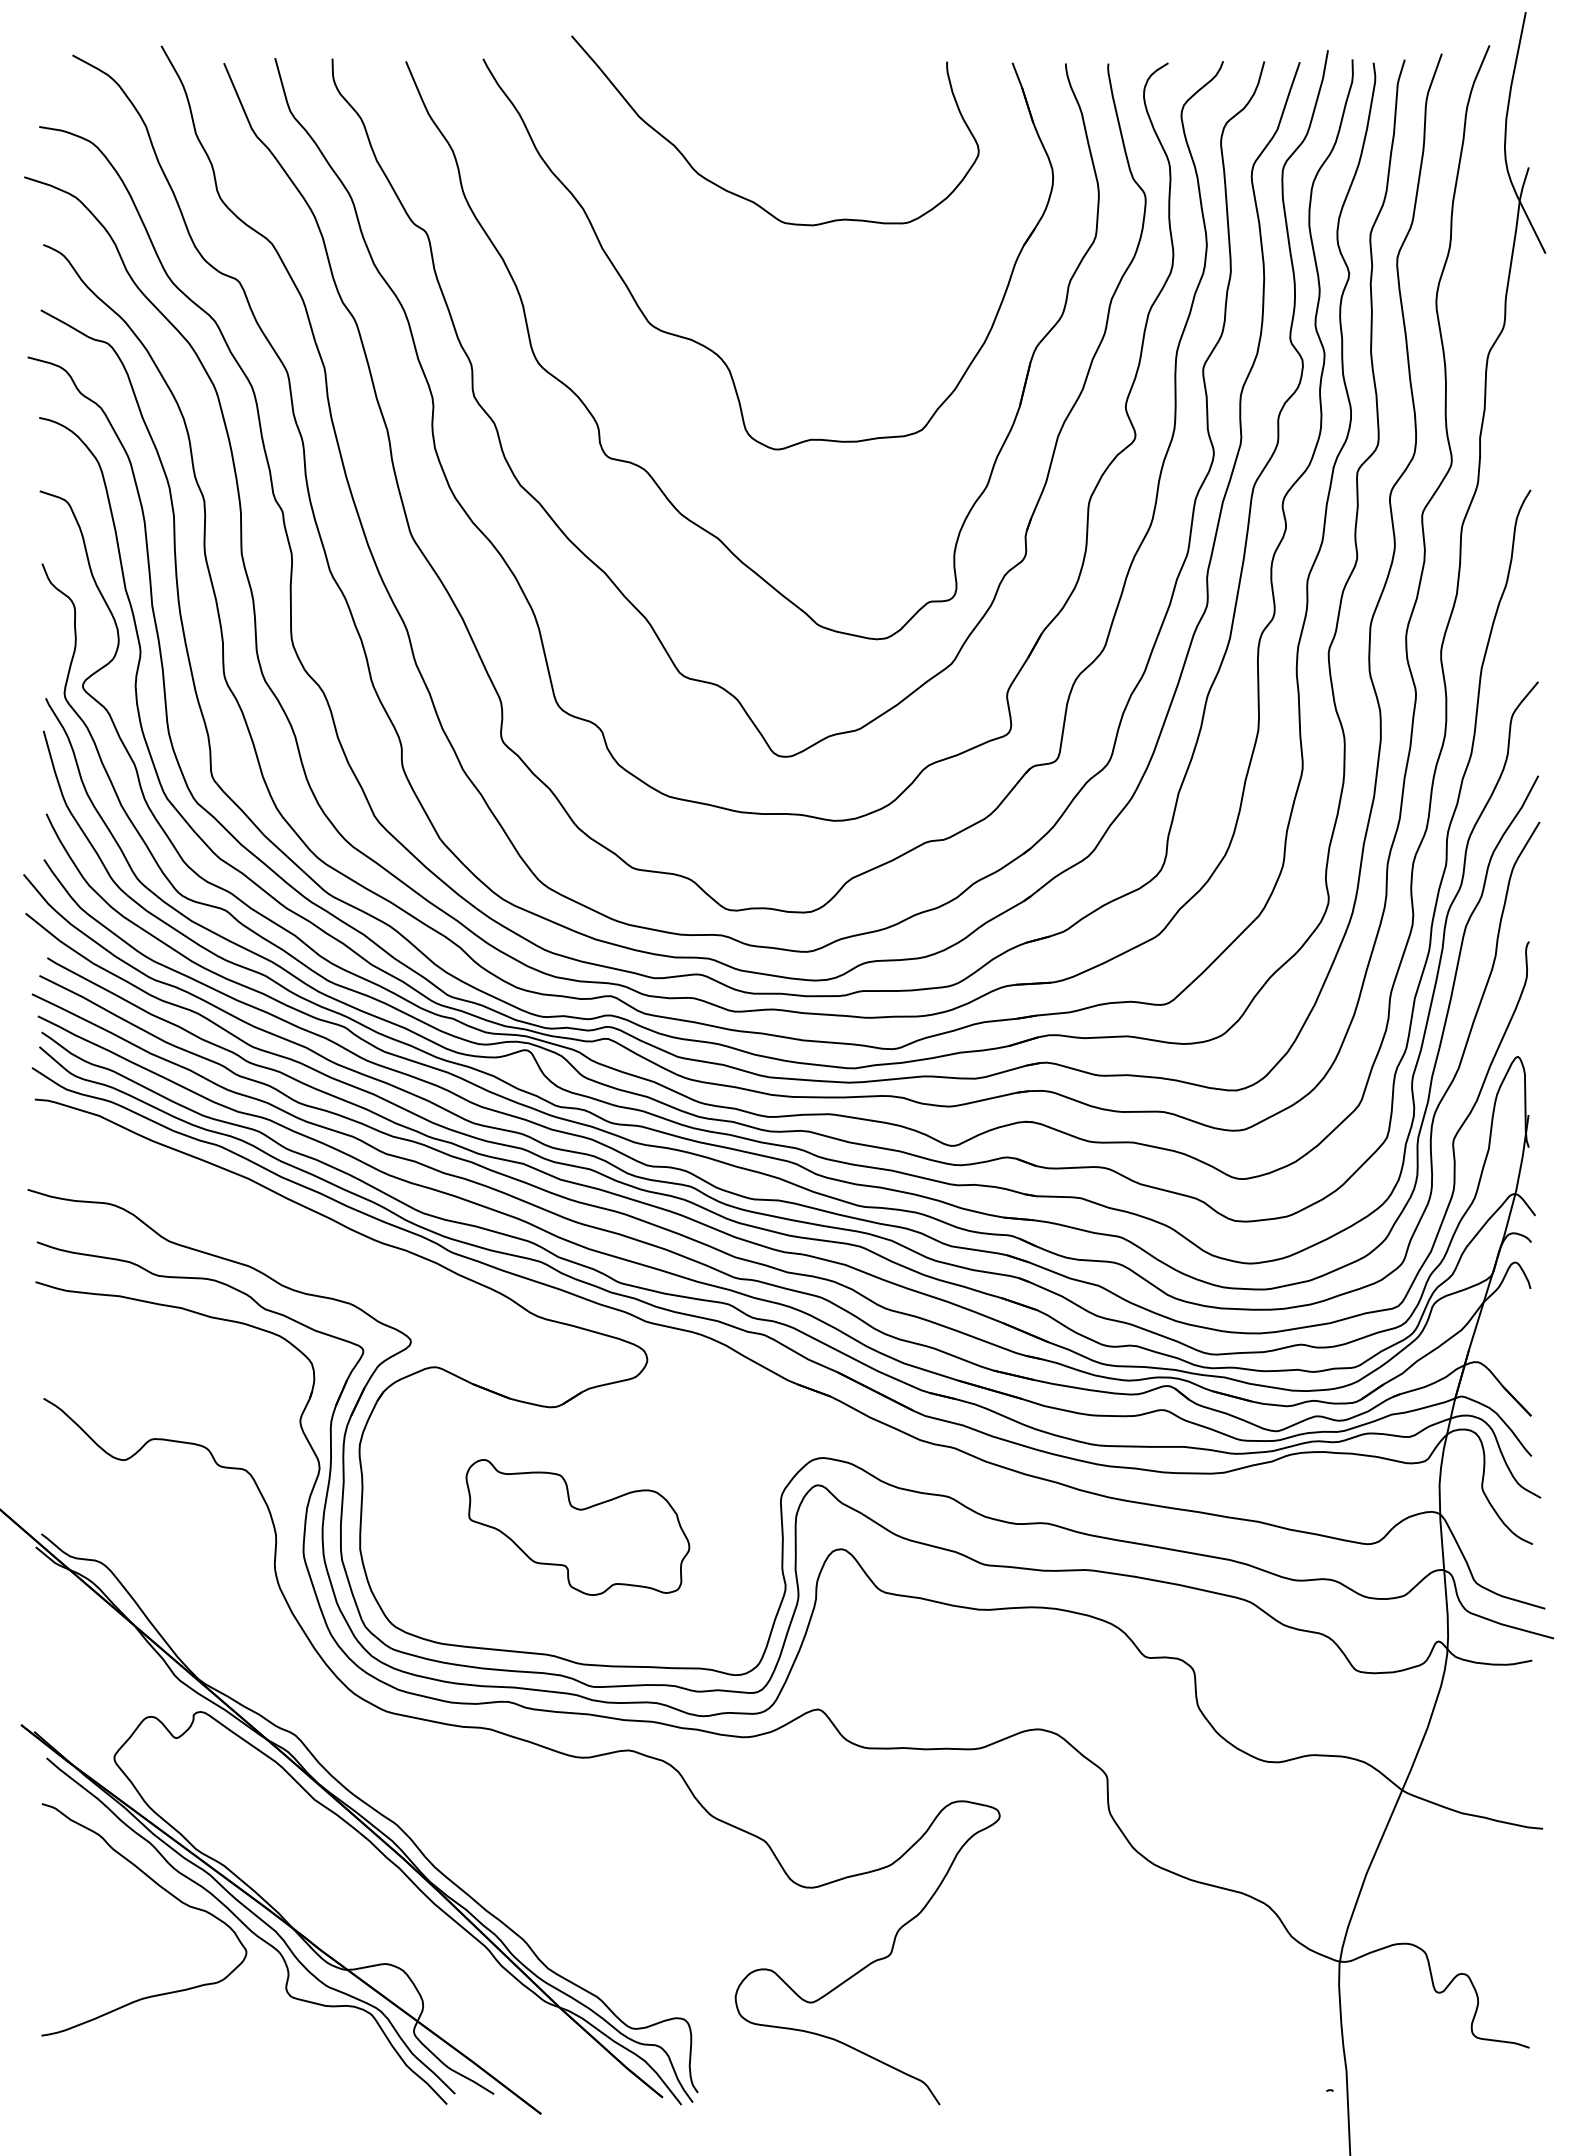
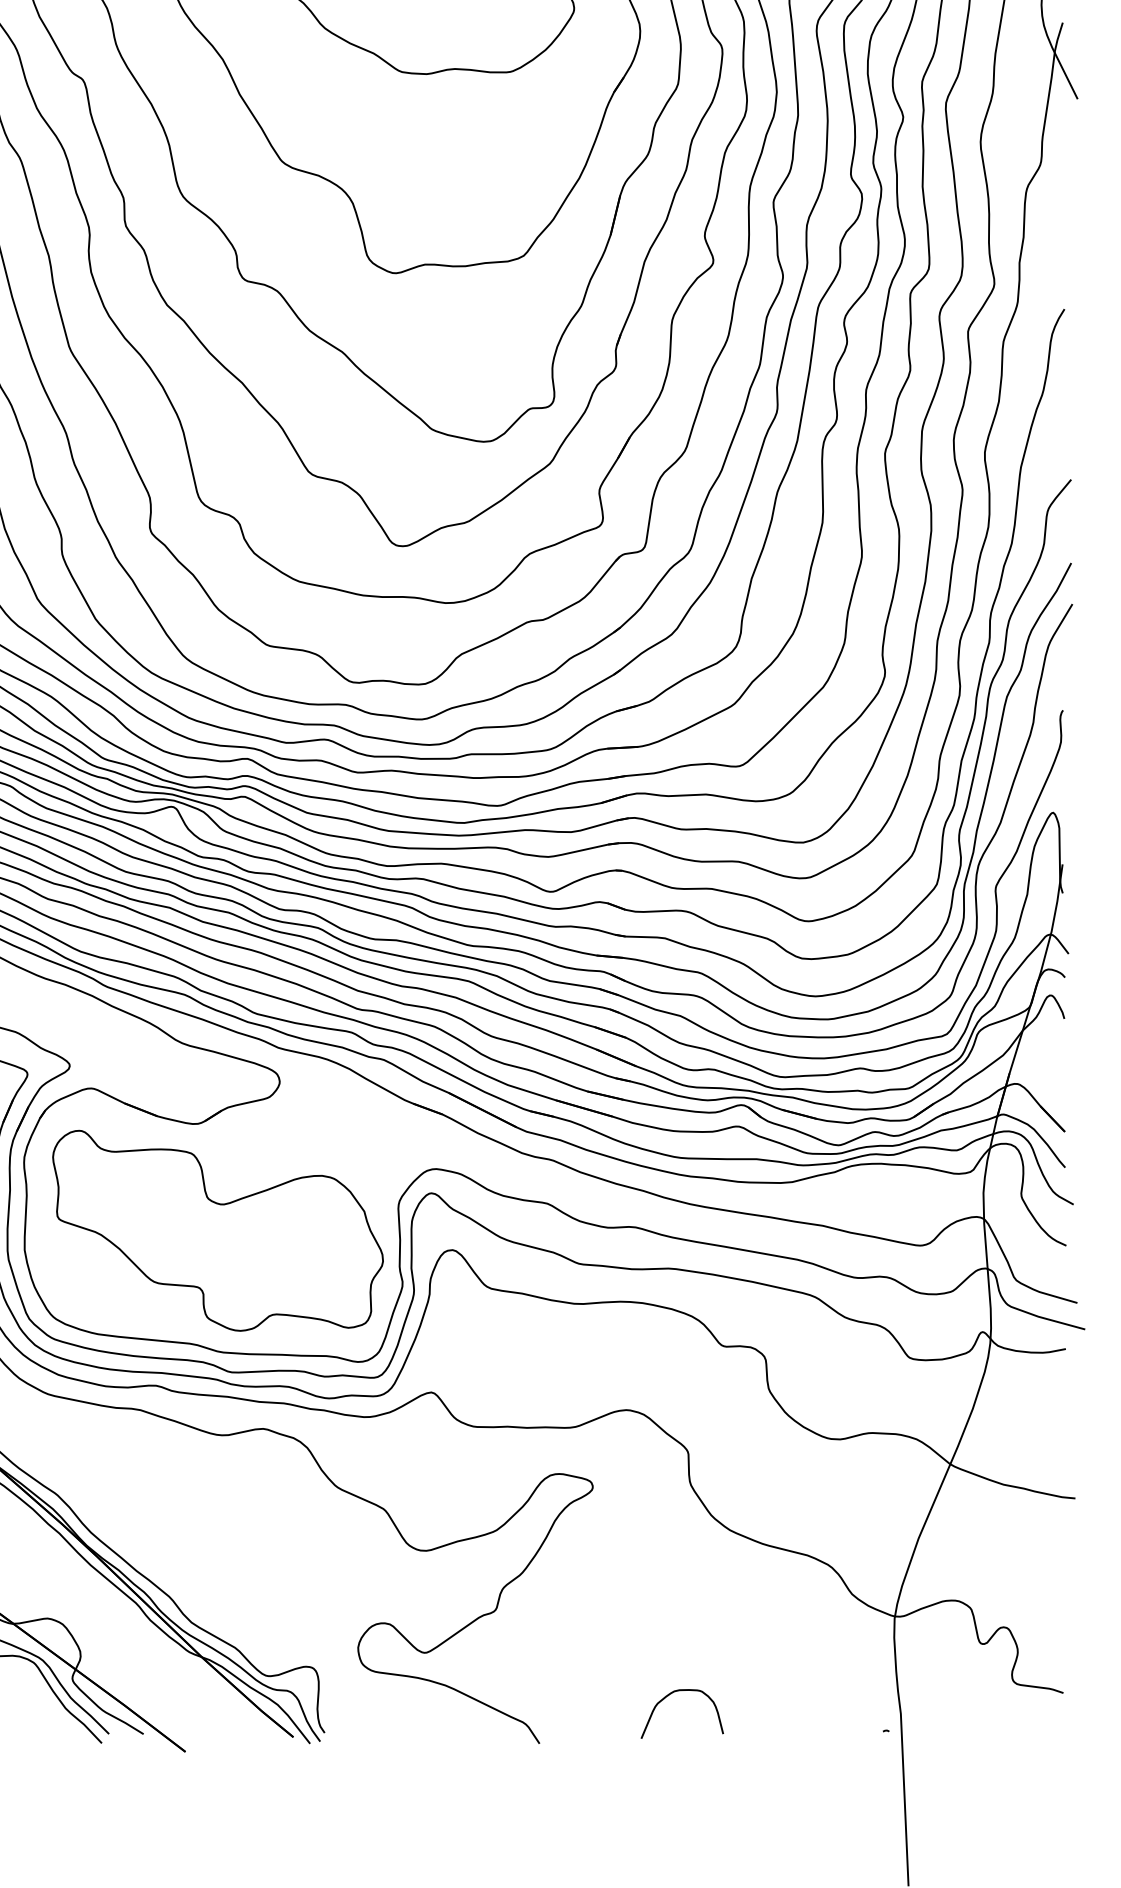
part: (577, 1527) -> (217, 1230), size x1.67
curve: (1086, 2050) -> (669, 1695), added

